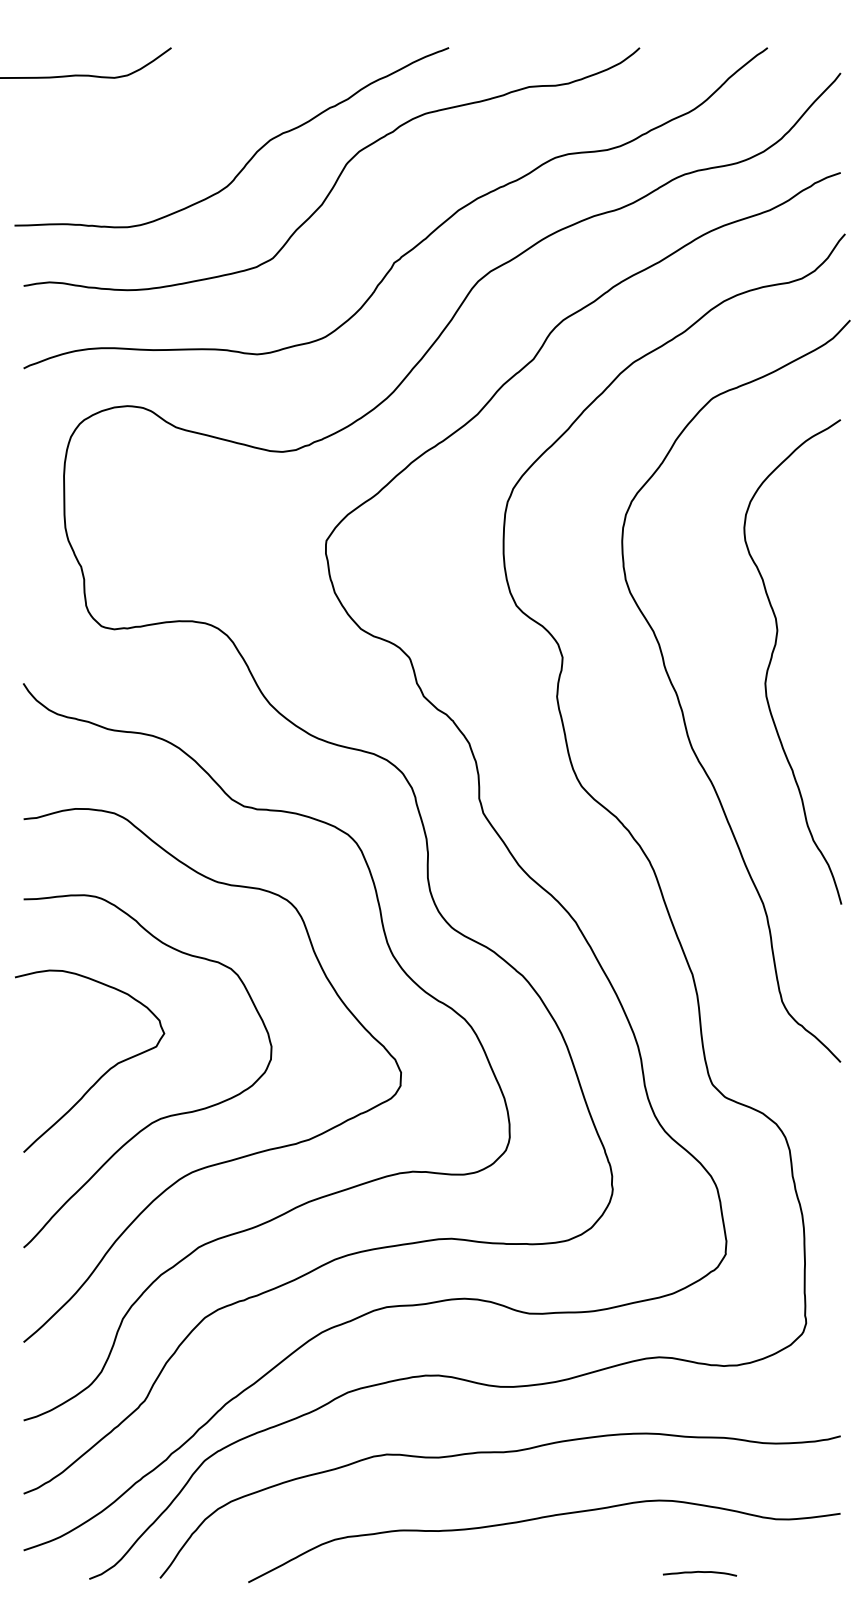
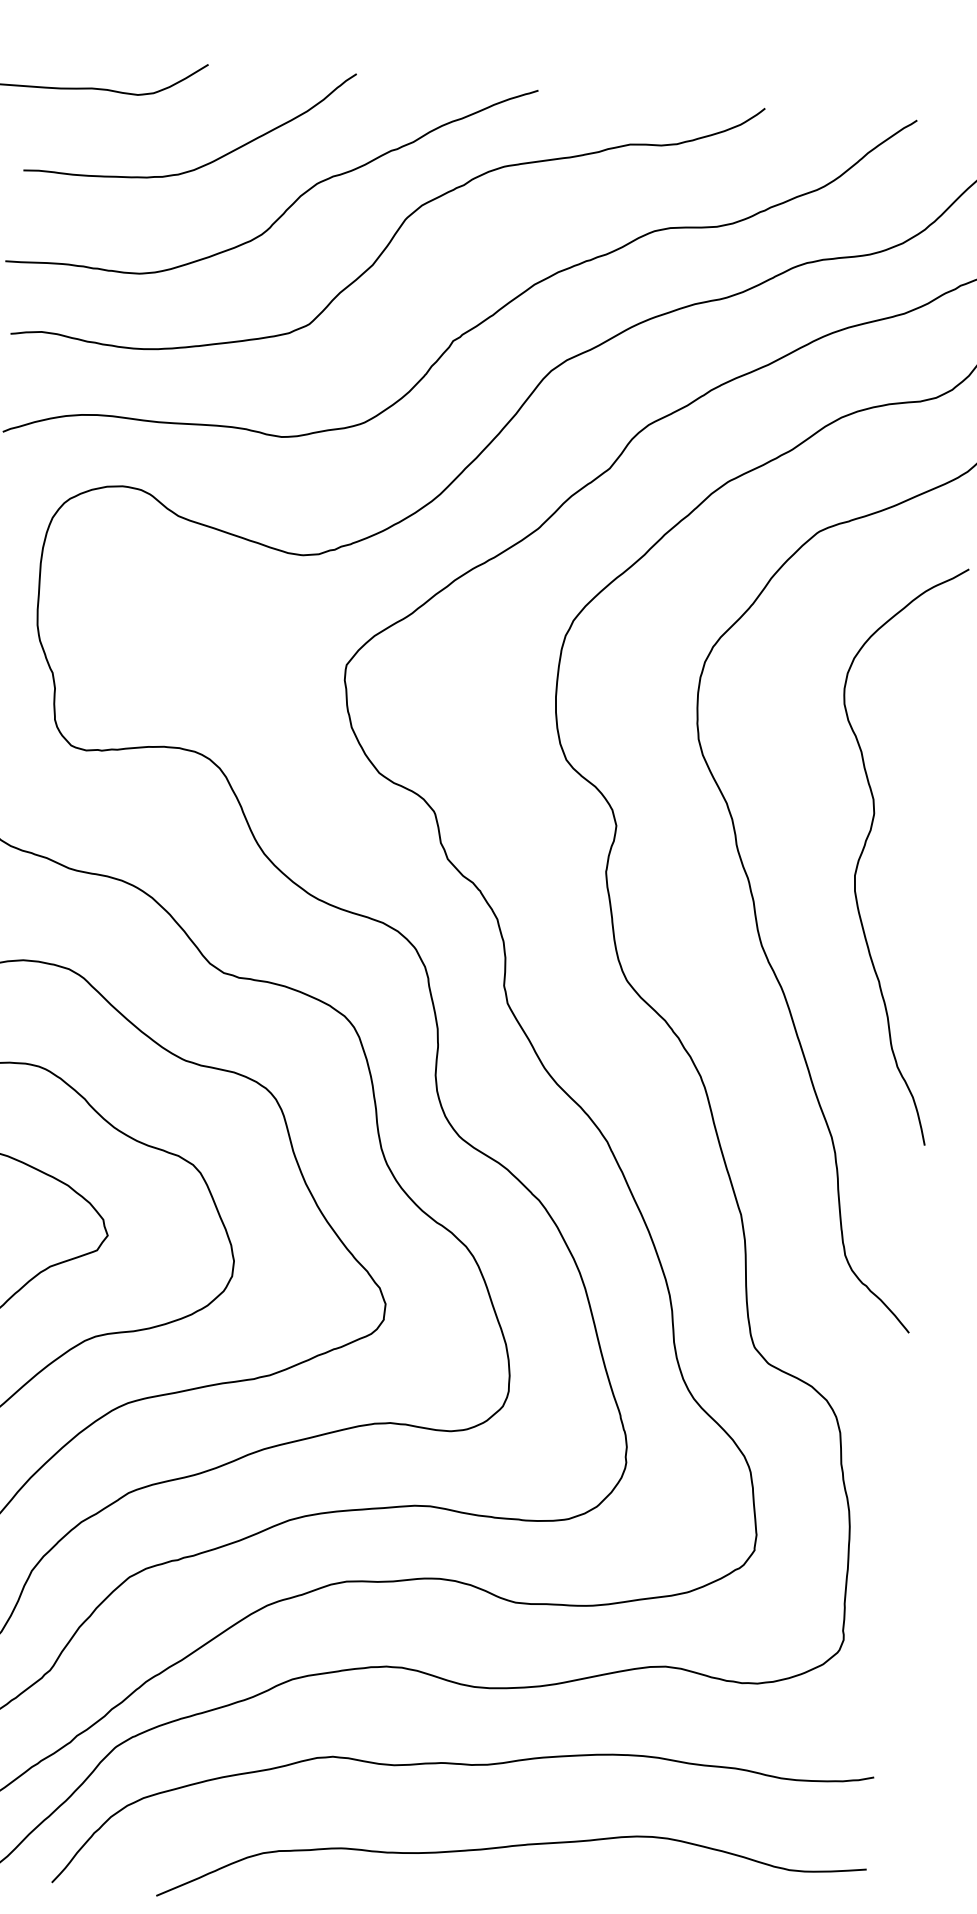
curve: (179, 128) -> (210, 161), added

